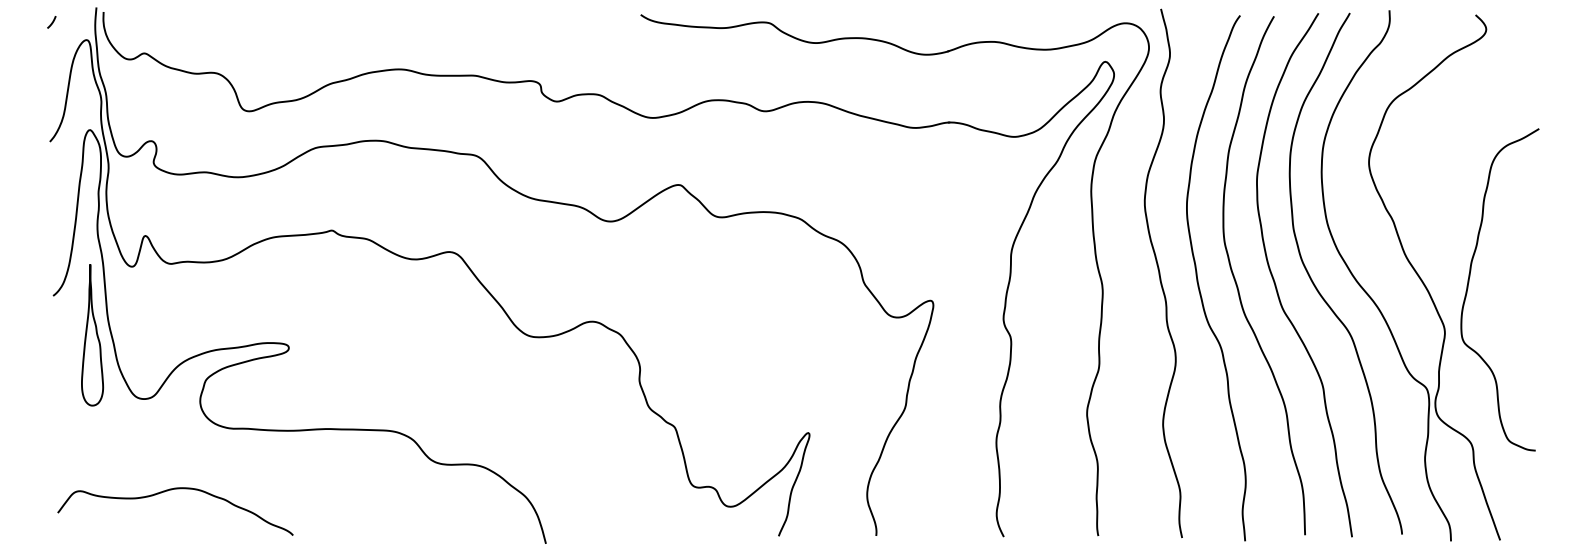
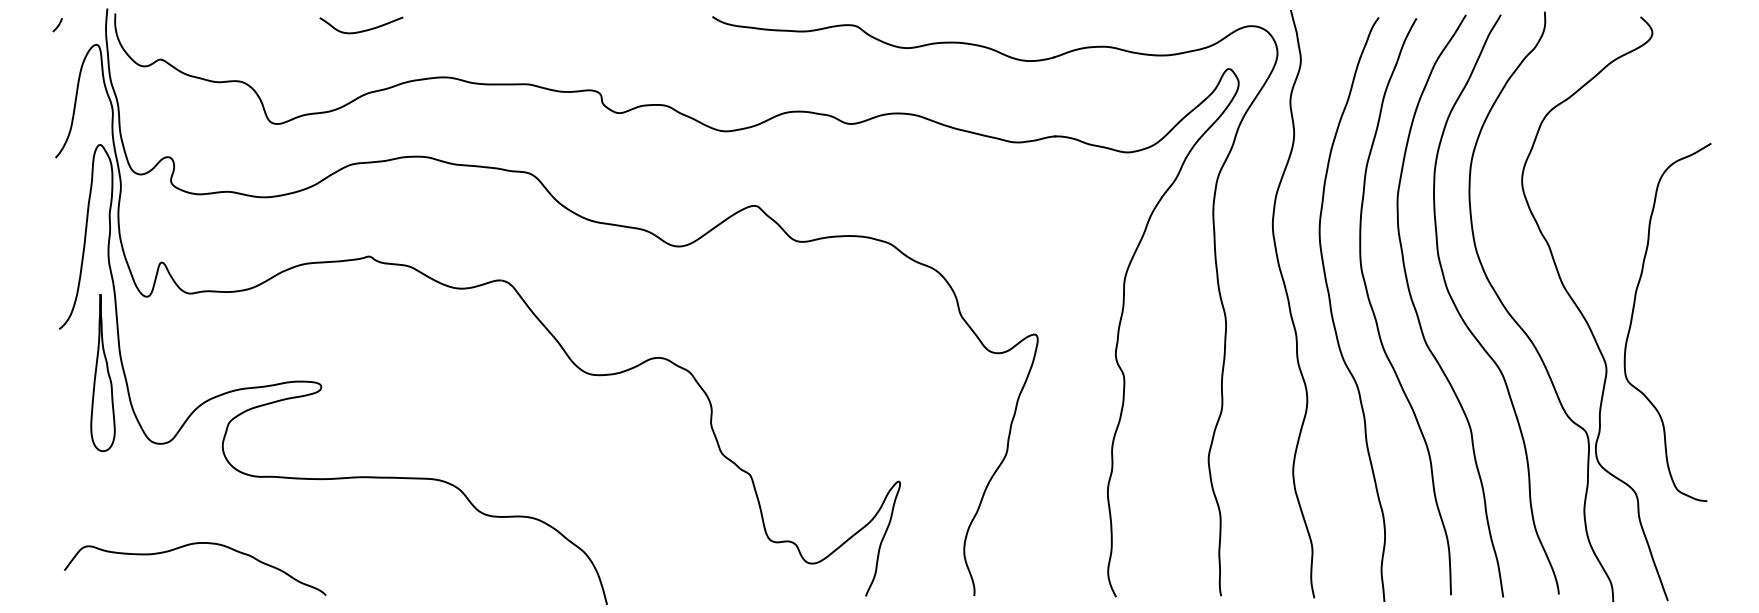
curve: (327, 26) -> (364, 29), added

